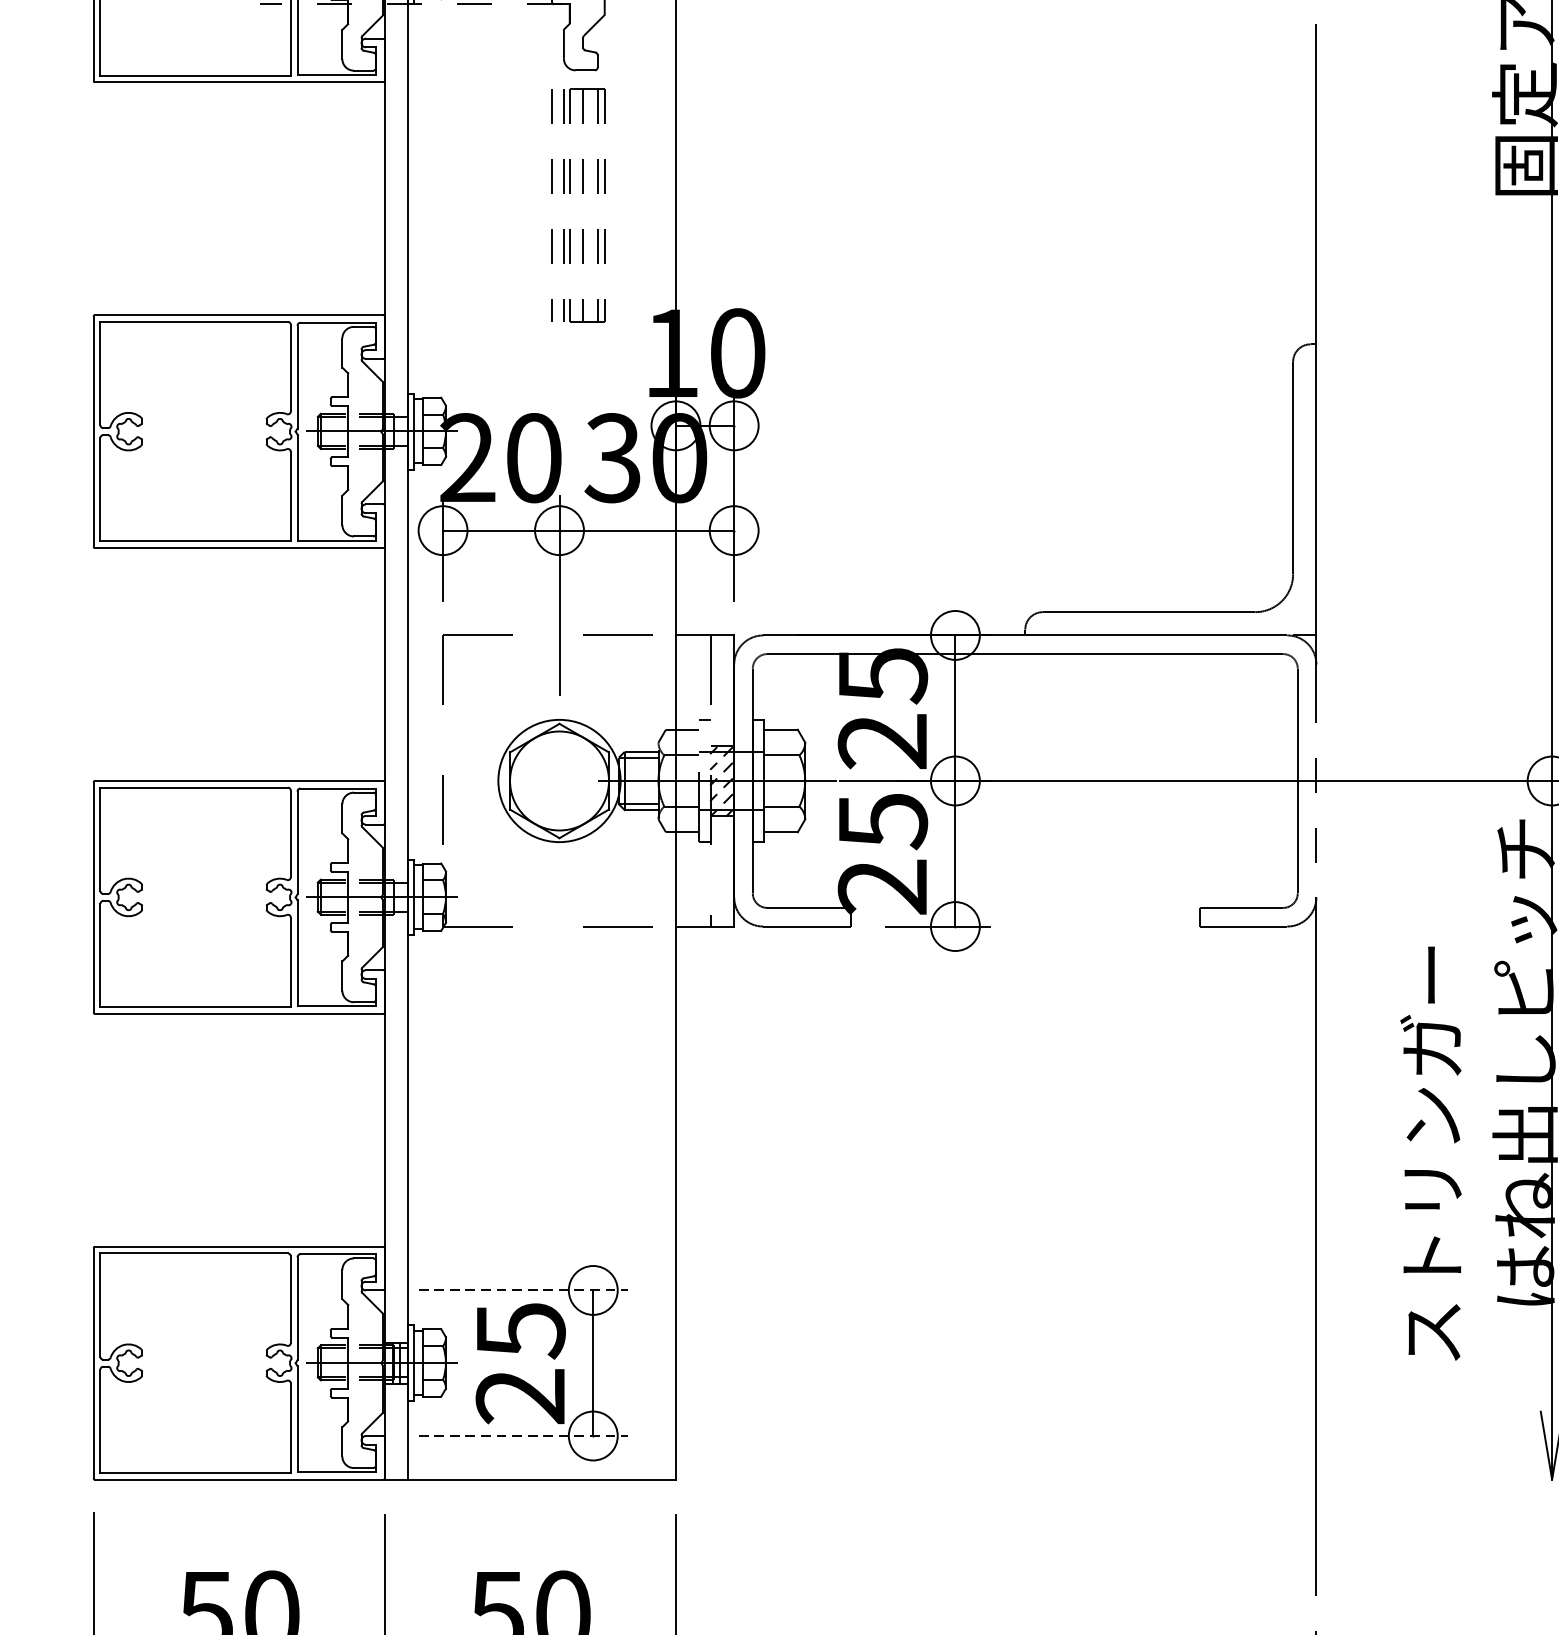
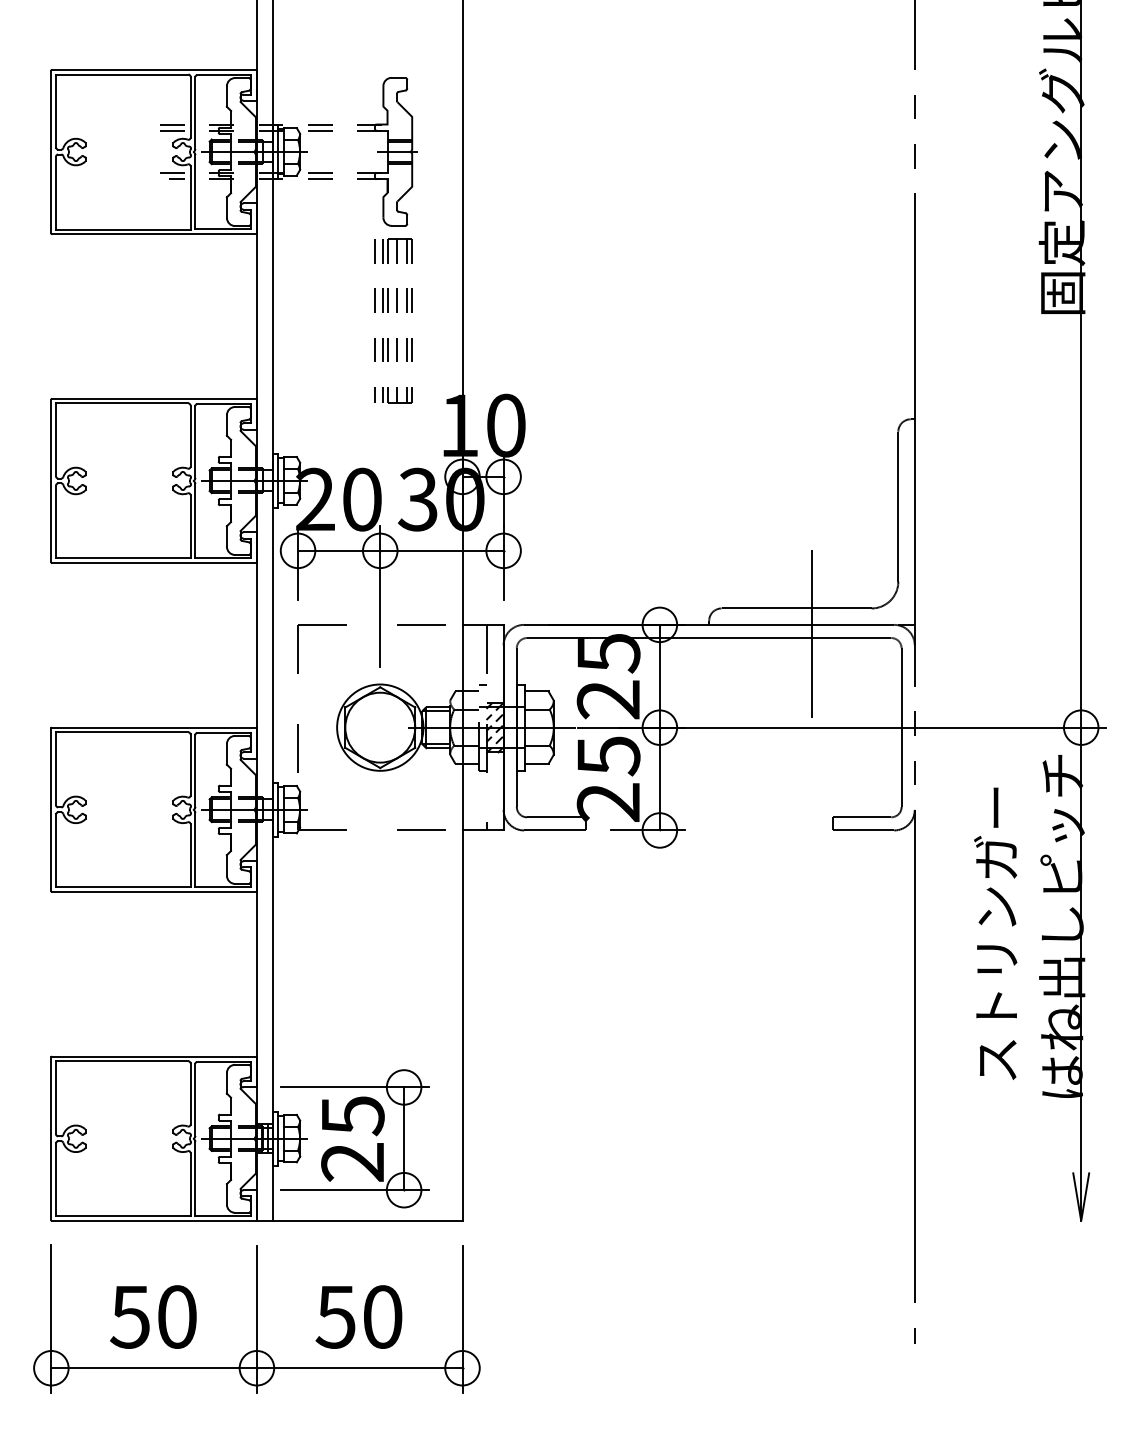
line: (1170, 647) -> (811, 633), added
text: (1430, 1153) -> (995, 933), moved
line: (524, 1290) -> (355, 1087), dashed -> solid
line: (524, 1436) -> (355, 1190), dashed -> solid

